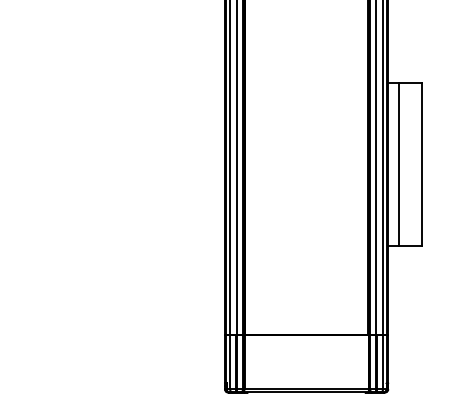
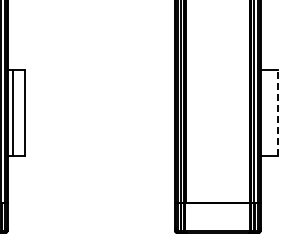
line: (399, 163) -> (266, 112), removed
line: (422, 163) -> (278, 112), solid -> dashed

